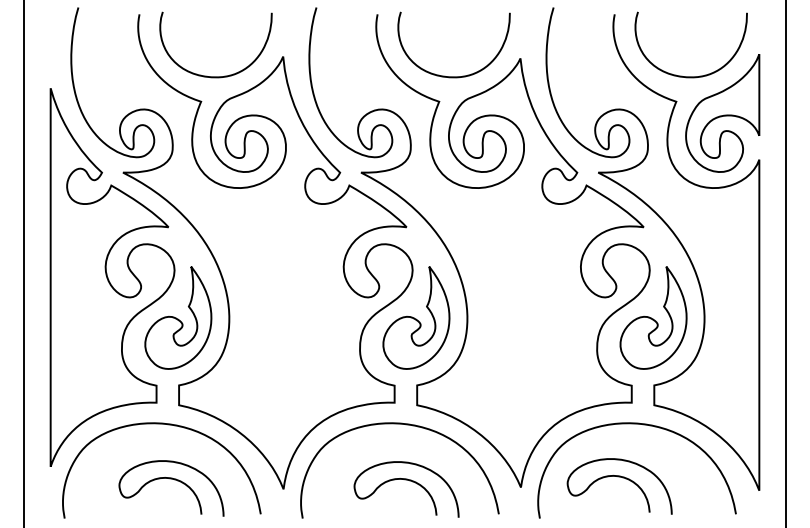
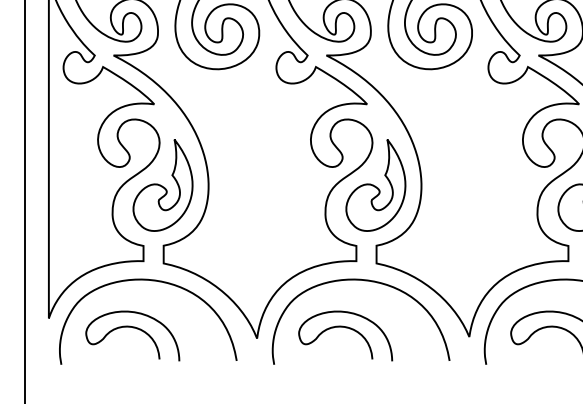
curve: (174, 480) -> (135, 328), moved
curve: (409, 481) -> (348, 328), moved

